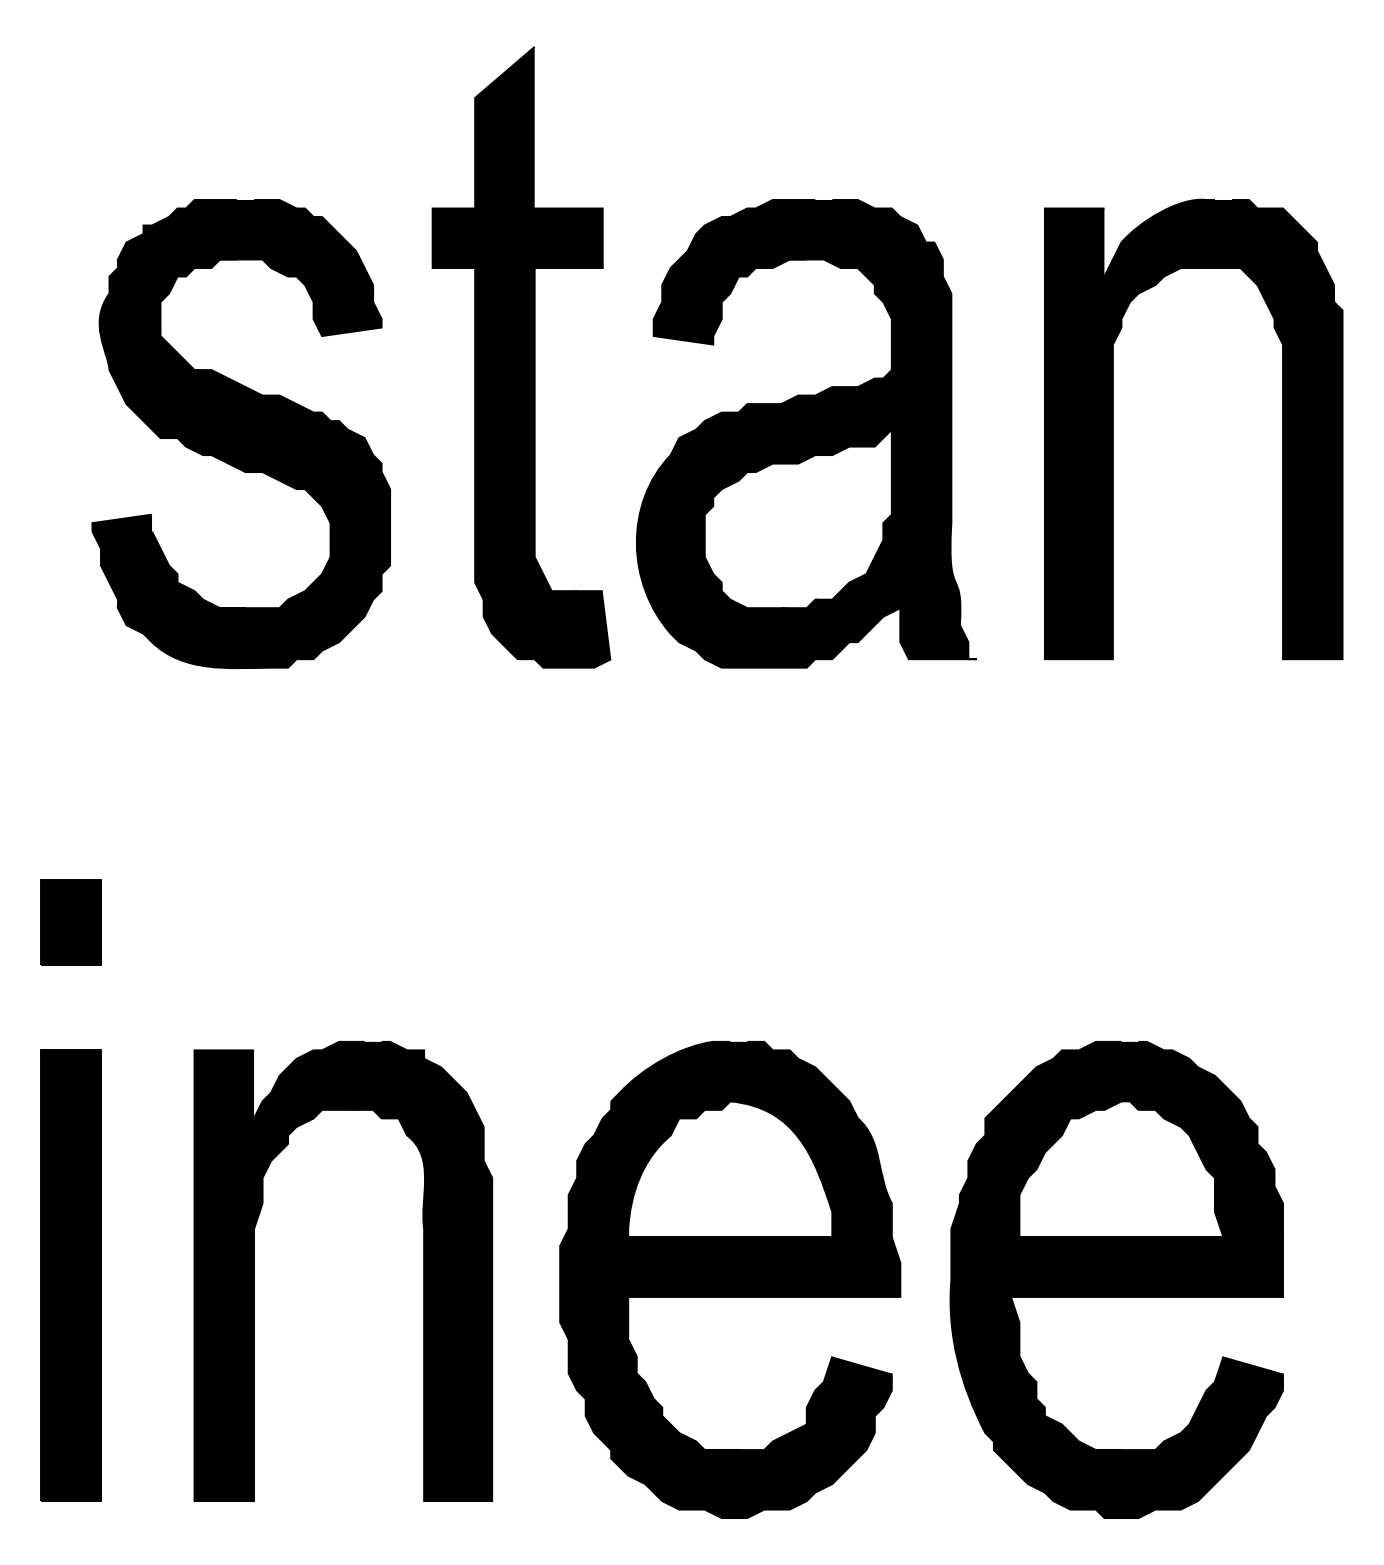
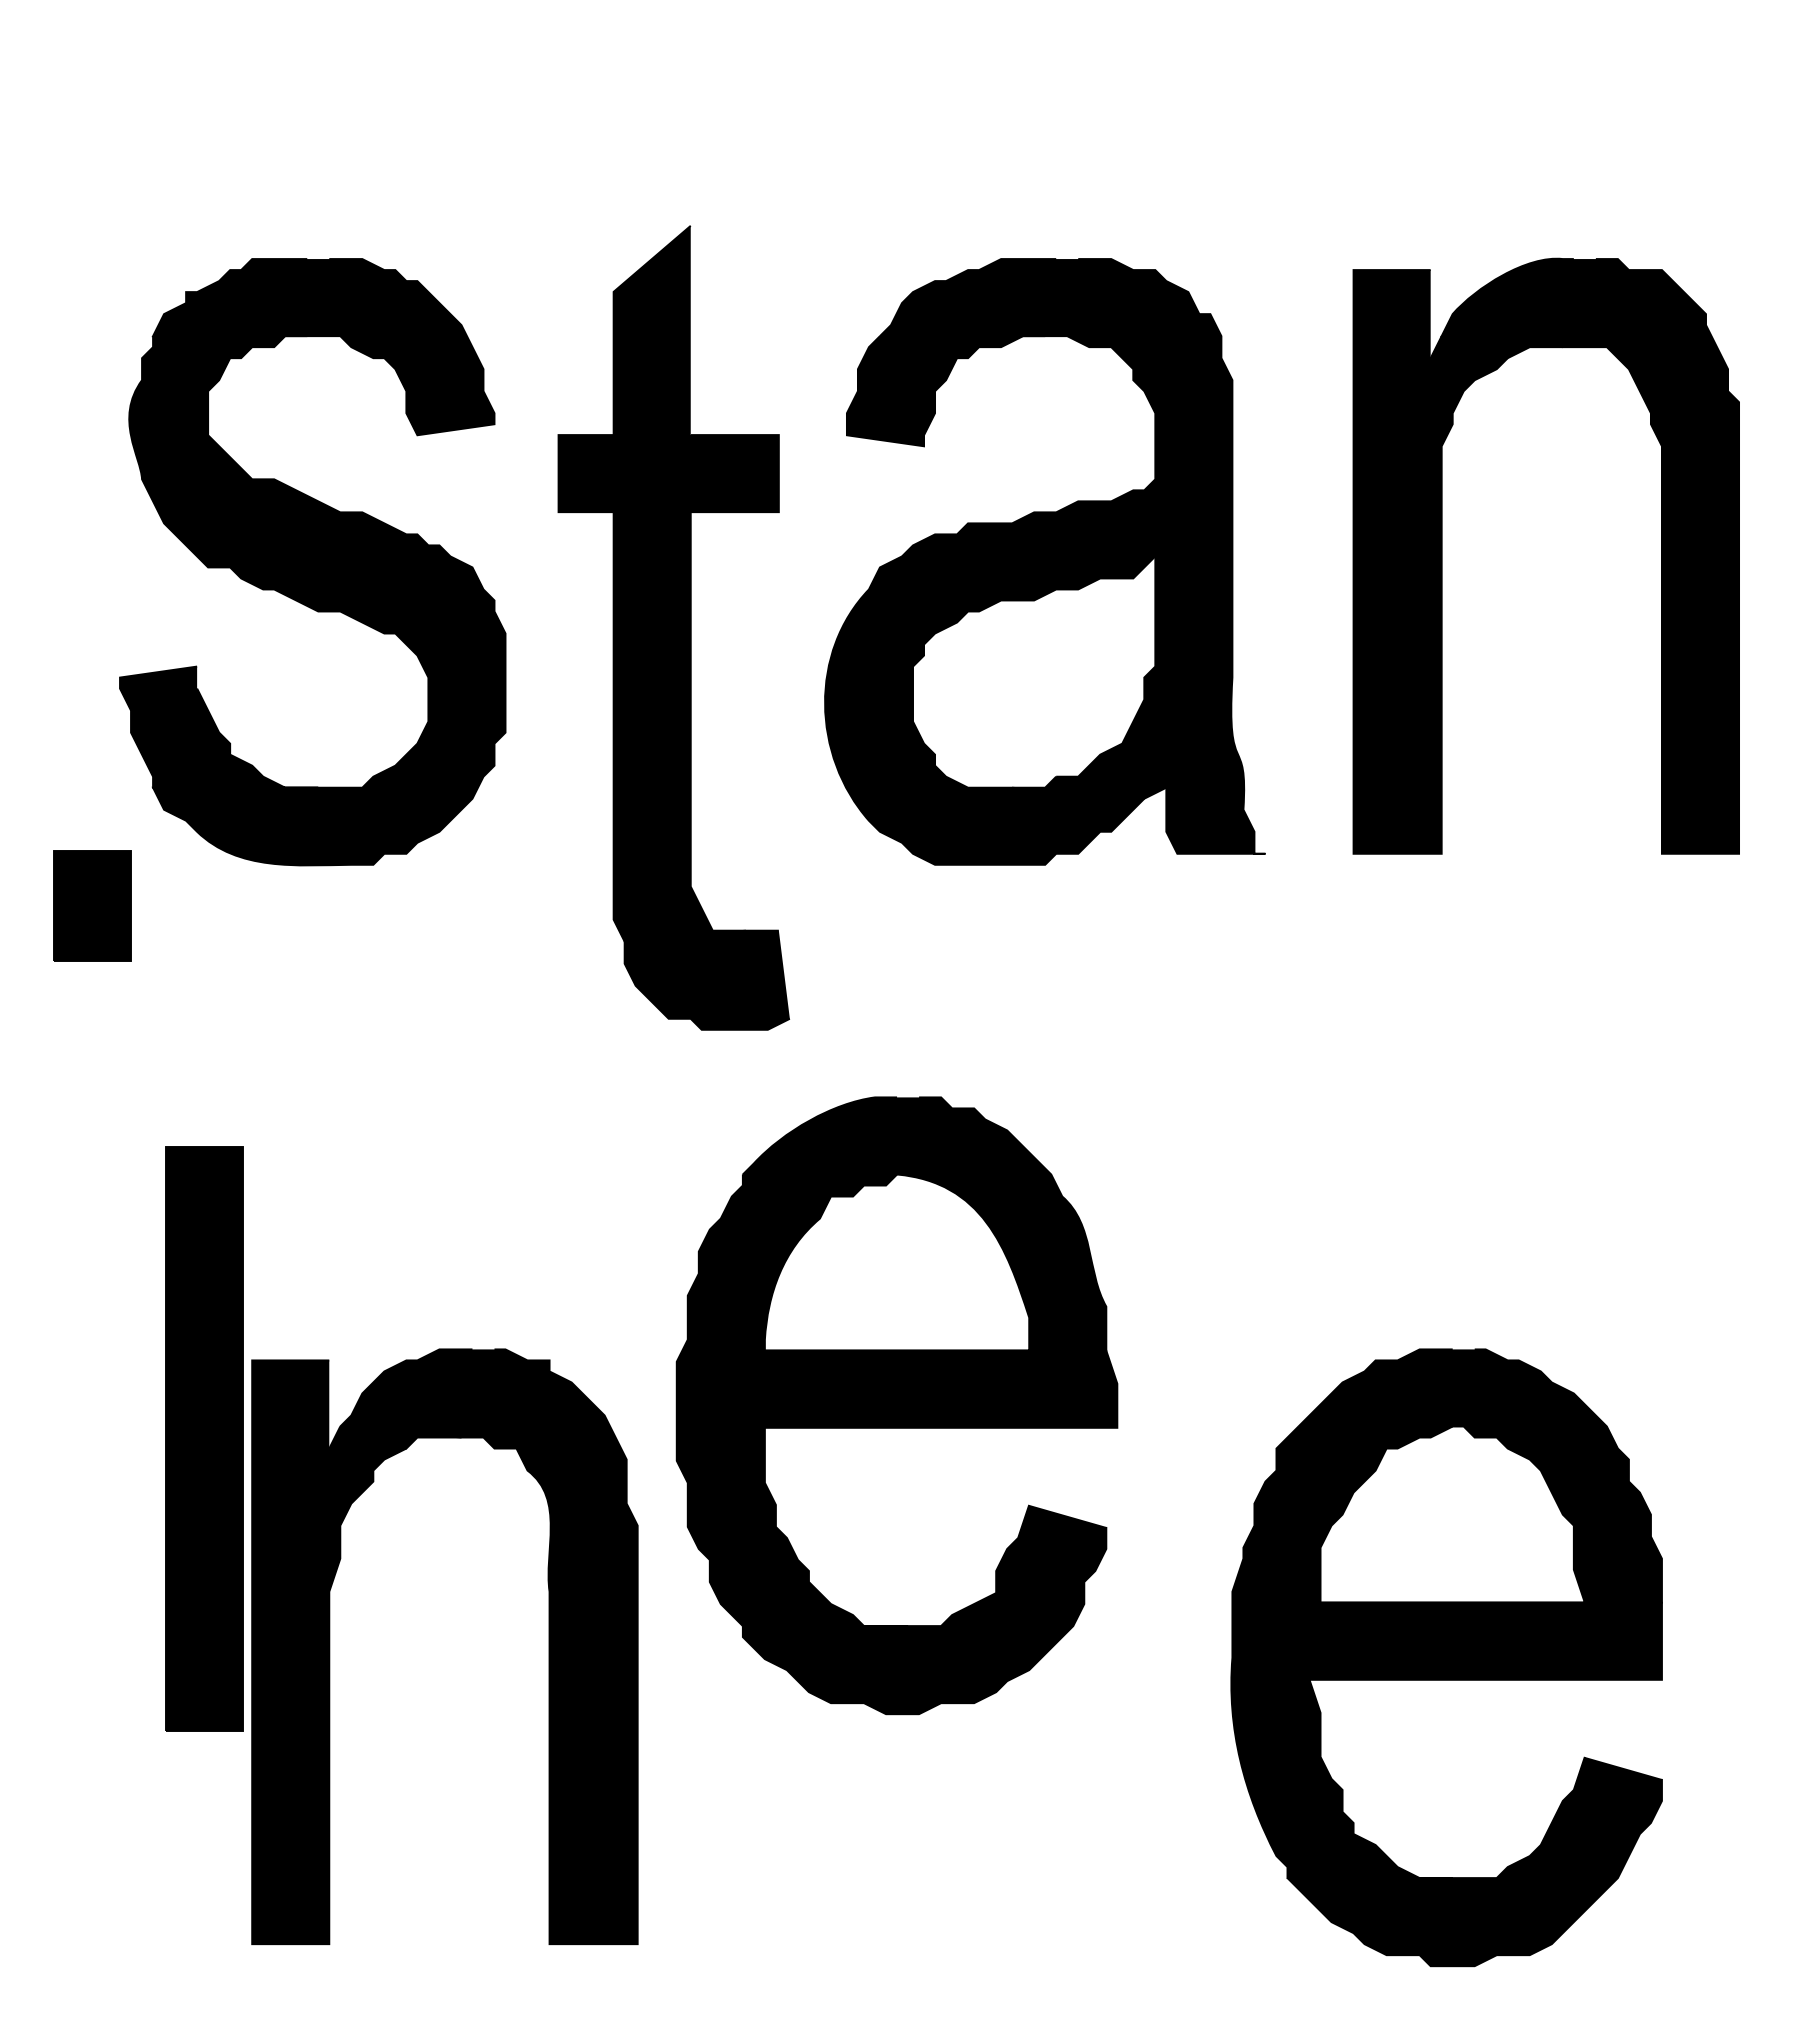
part: (521, 357) -> (673, 627), moved
part: (71, 922) -> (92, 905), moved
part: (71, 1275) -> (204, 1438), moved
part: (729, 1279) -> (896, 1405), moved

